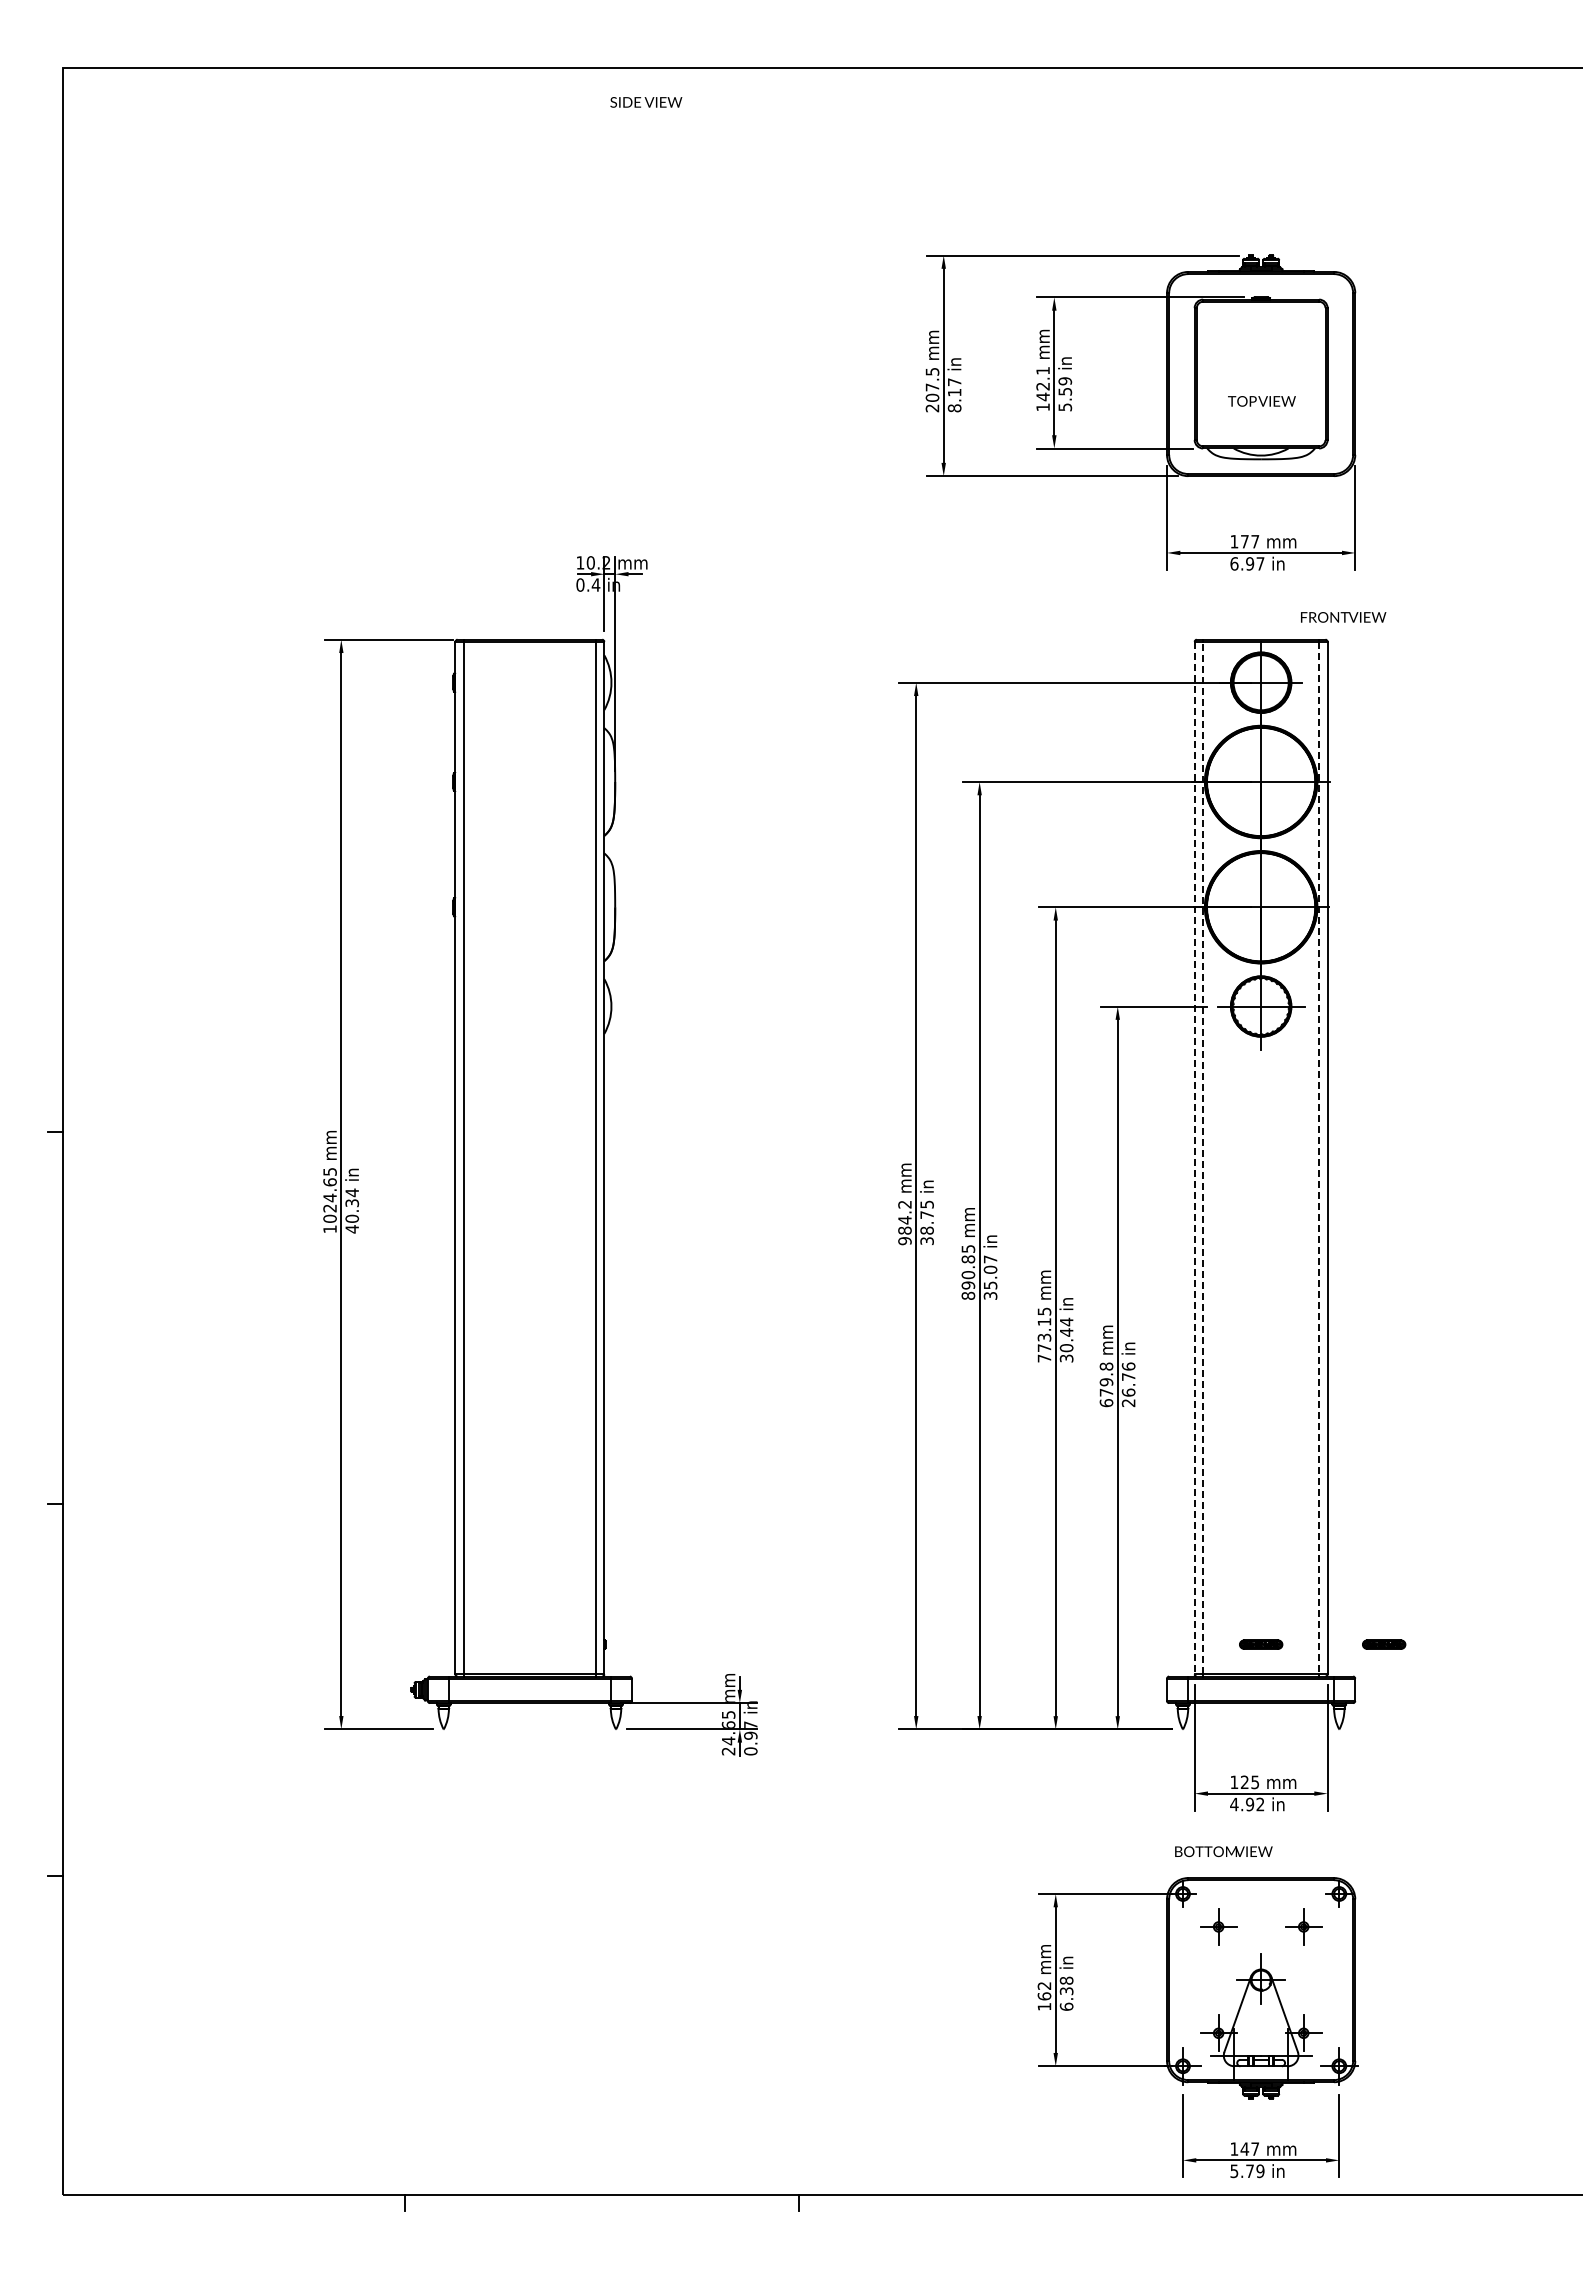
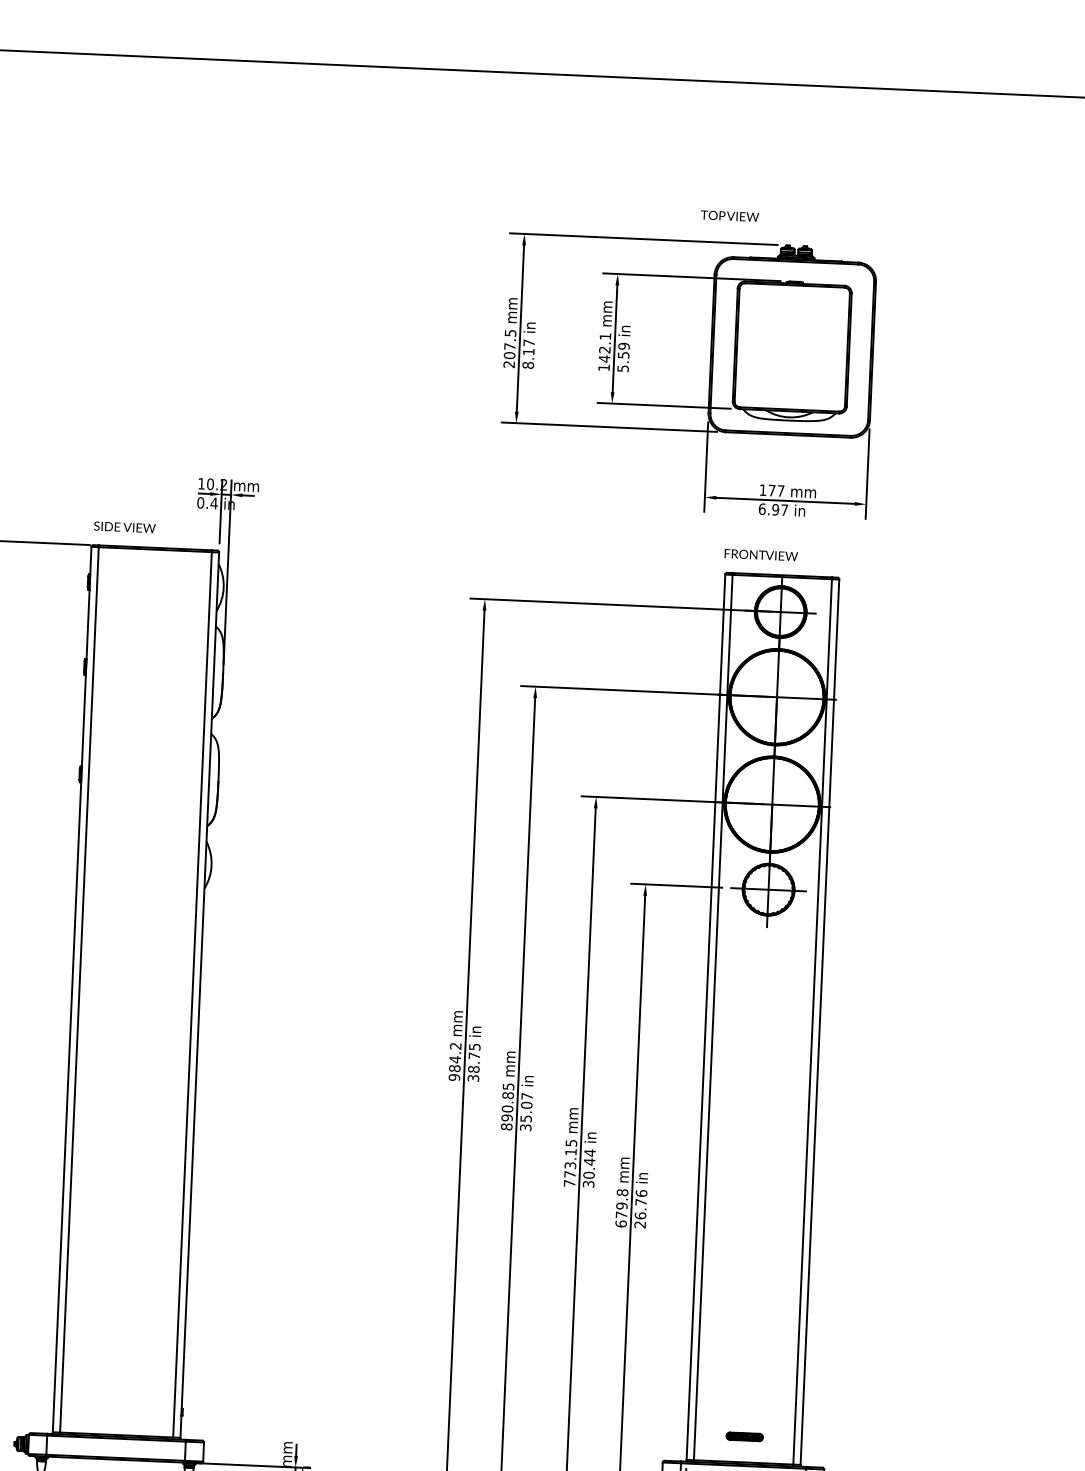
text: (646, 102) -> (125, 527), moved
text: (1261, 401) -> (729, 216), moved
text: (1343, 617) -> (761, 555), moved
line: (1203, 1157) -> (713, 1017), dashed -> solid
line: (1194, 1158) -> (705, 1017), dashed -> solid
line: (1319, 1158) -> (812, 1022), dashed -> solid
part: (1384, 1644) -> (850, 1441), removed

